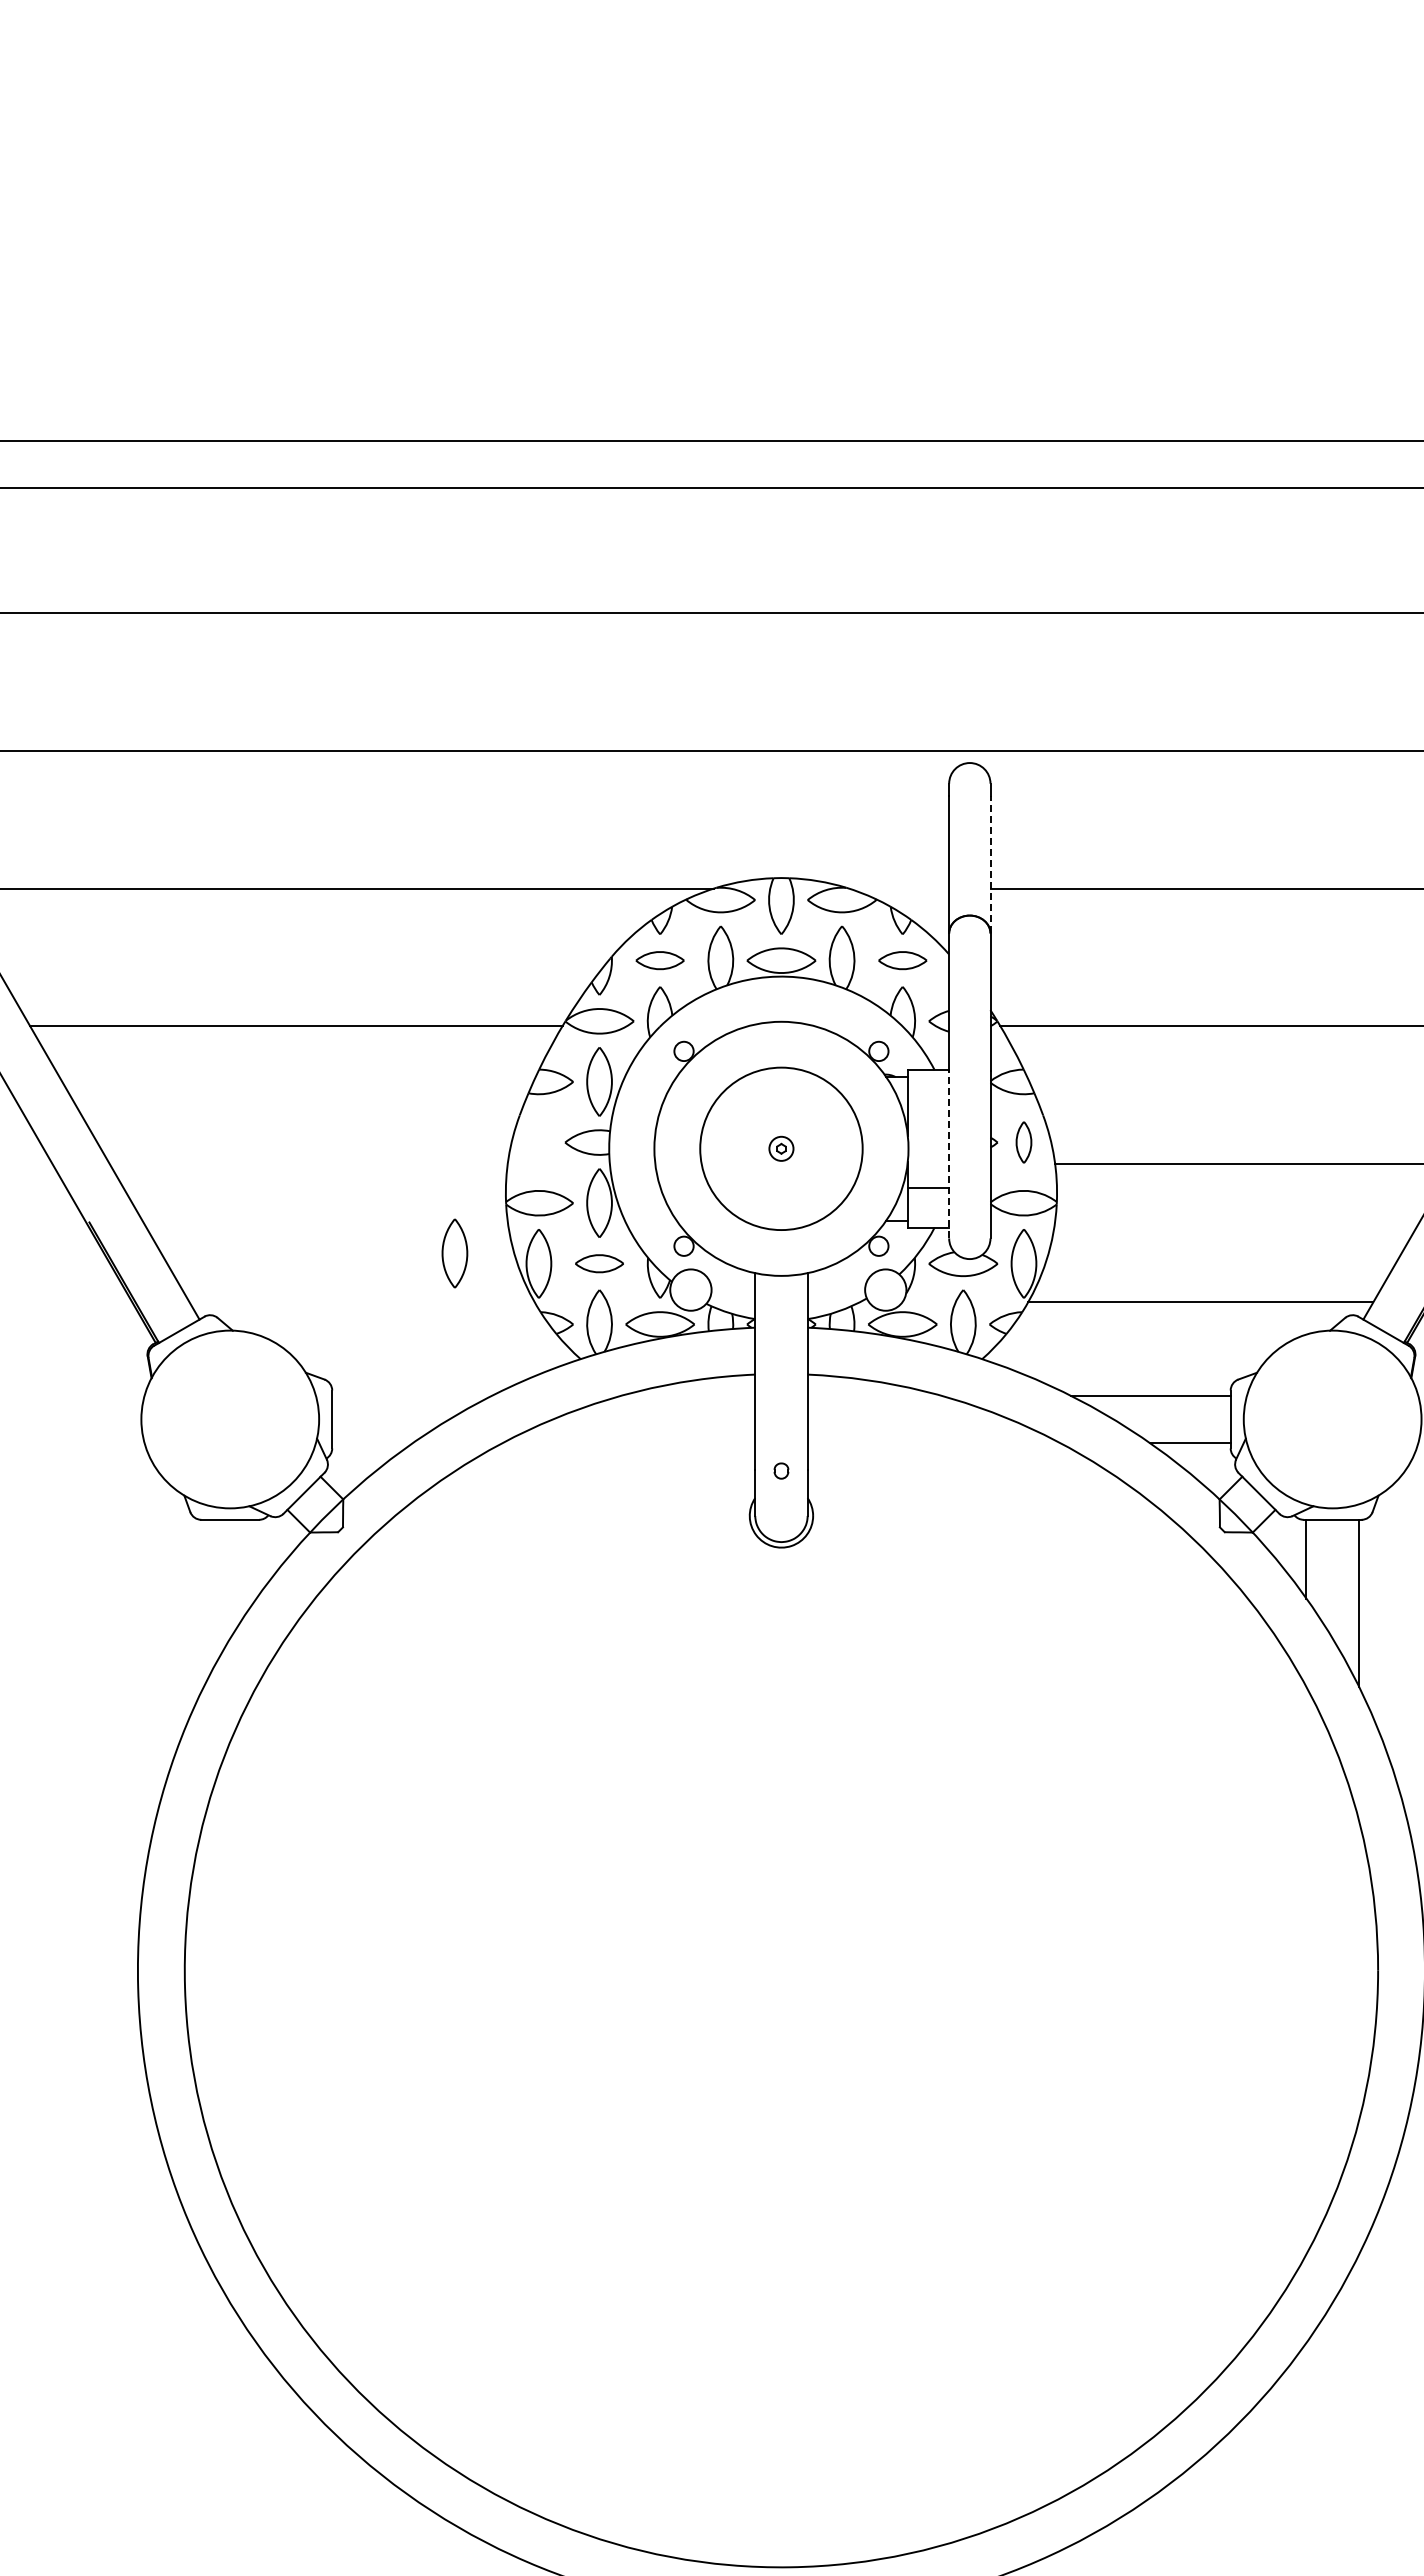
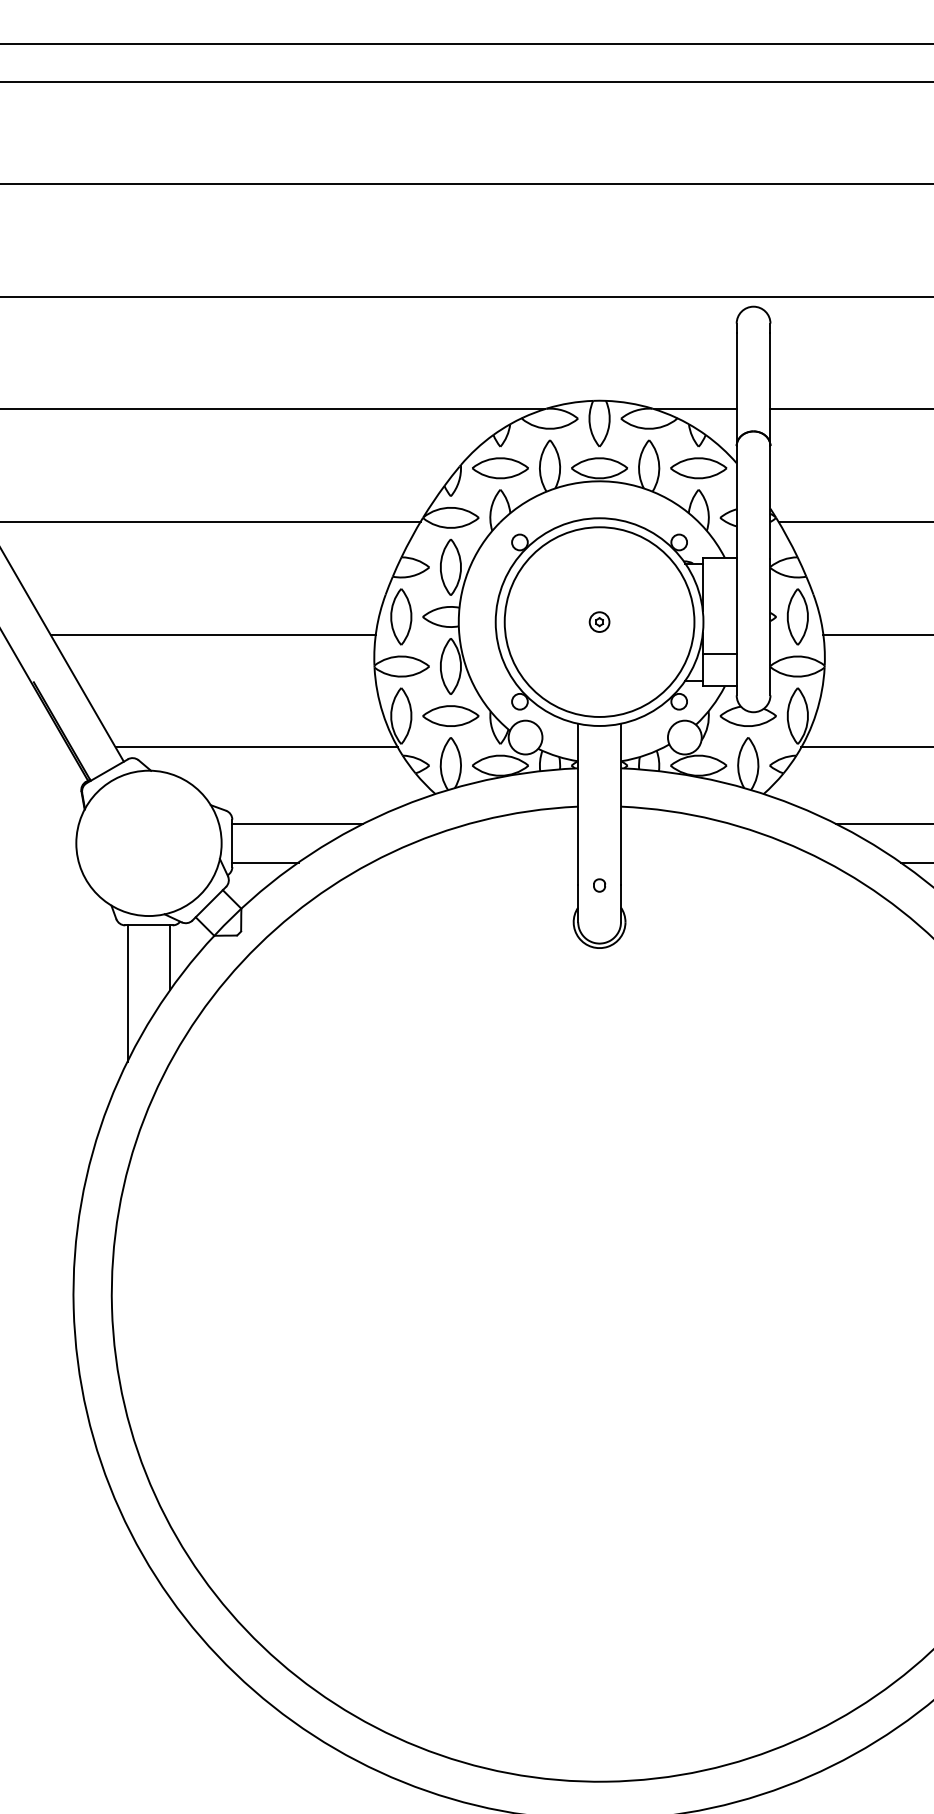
line: (990, 864) -> (770, 389), dashed -> solid
line: (898, 888) -> (695, 409), added
part: (659, 960) -> (499, 468), size x1.43
part: (902, 960) -> (698, 468), size x1.43
part: (1023, 1142) -> (797, 616), size x1.67
circle: (781, 1148) -> (599, 621), size x1.43
line: (949, 1154) -> (736, 626), dashed -> solid
line: (308, 1164) -> (212, 634), added
part: (454, 1253) -> (400, 616), moved
part: (599, 1263) -> (450, 715), size x1.43
line: (361, 1301) -> (256, 746), added
line: (411, 1396) -> (297, 824), added
line: (372, 1442) -> (265, 862), added
line: (256, 1558) -> (170, 957), added
line: (204, 1602) -> (127, 992), added

